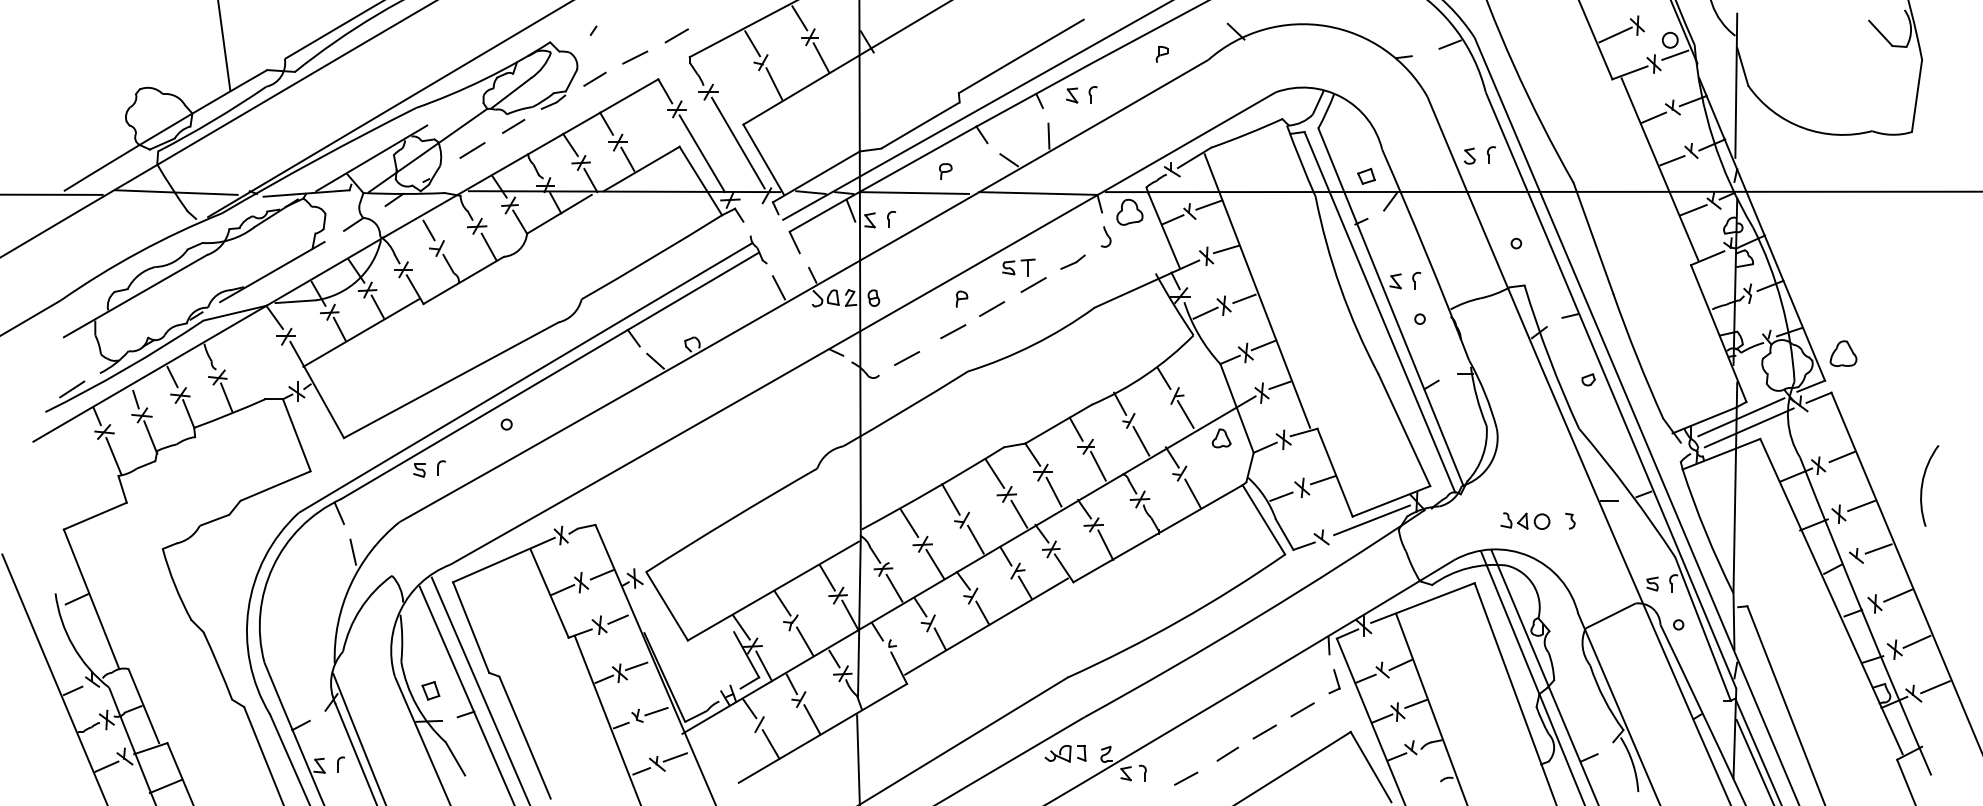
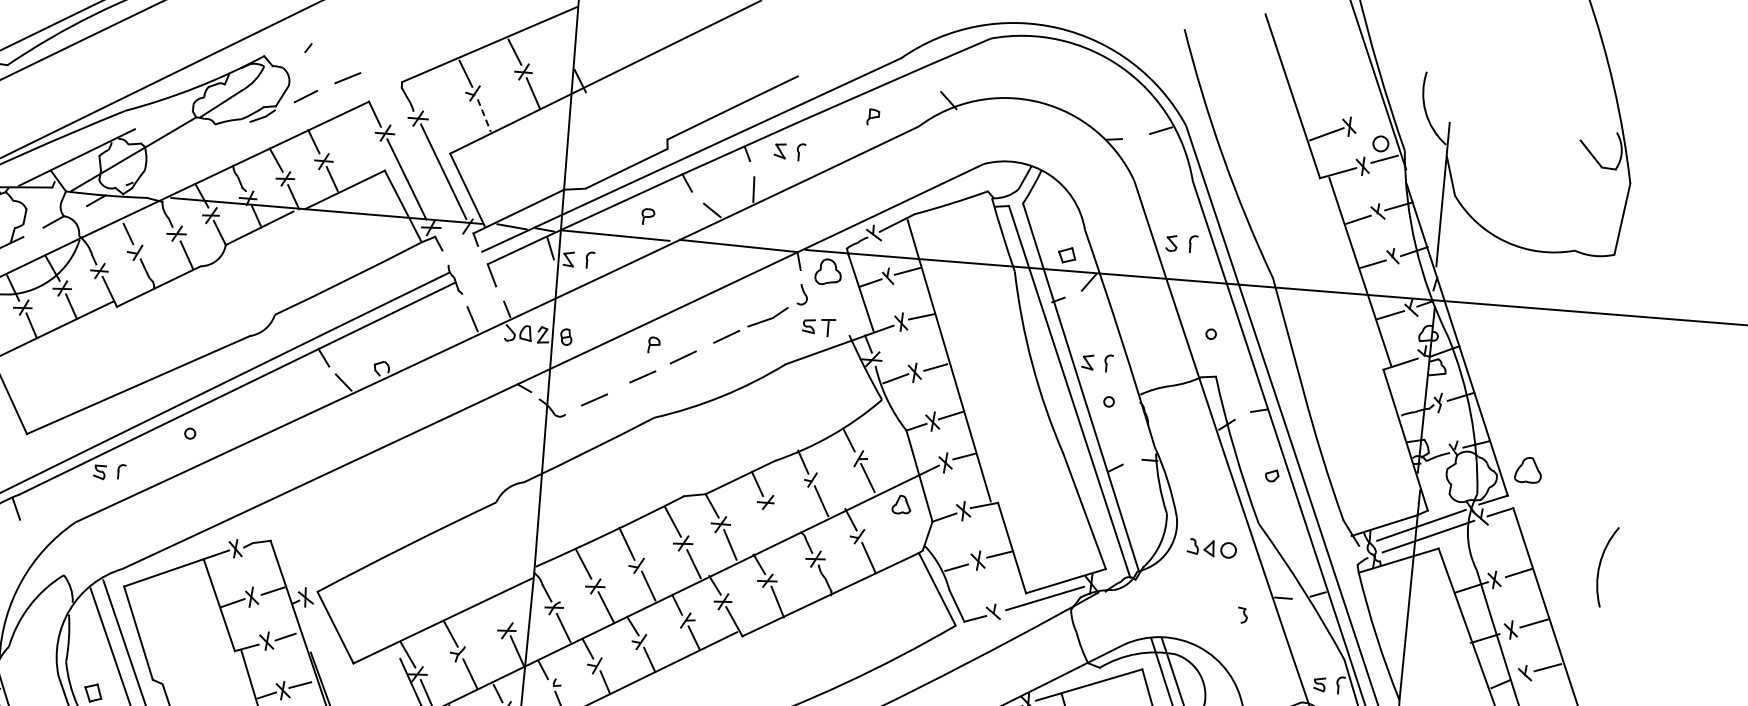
line: (676, 35) -> (390, 59), removed
line: (774, 83) -> (484, 115), solid -> dashed
line: (513, 126) -> (220, 137), removed
line: (472, 150) -> (178, 157), removed
part: (1072, 261) -> (767, 316), size x1.6
part: (1018, 267) -> (818, 326), moved
line: (1098, 465) -> (776, 521), removed
arc: (1923, 484) -> (1601, 565), moved
part: (1525, 520) -> (1212, 547), moved
line: (353, 551) -> (27, 547), removed
line: (827, 577) -> (497, 611), removed

